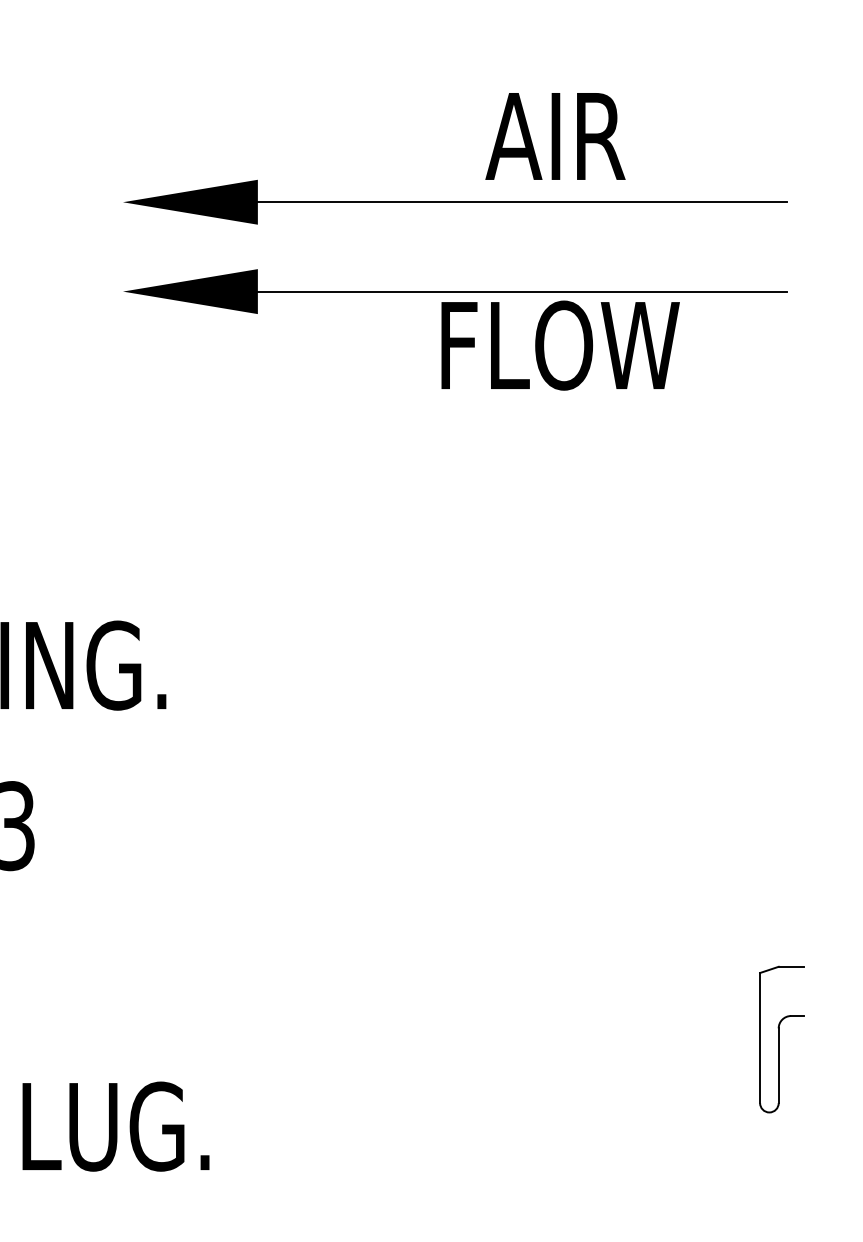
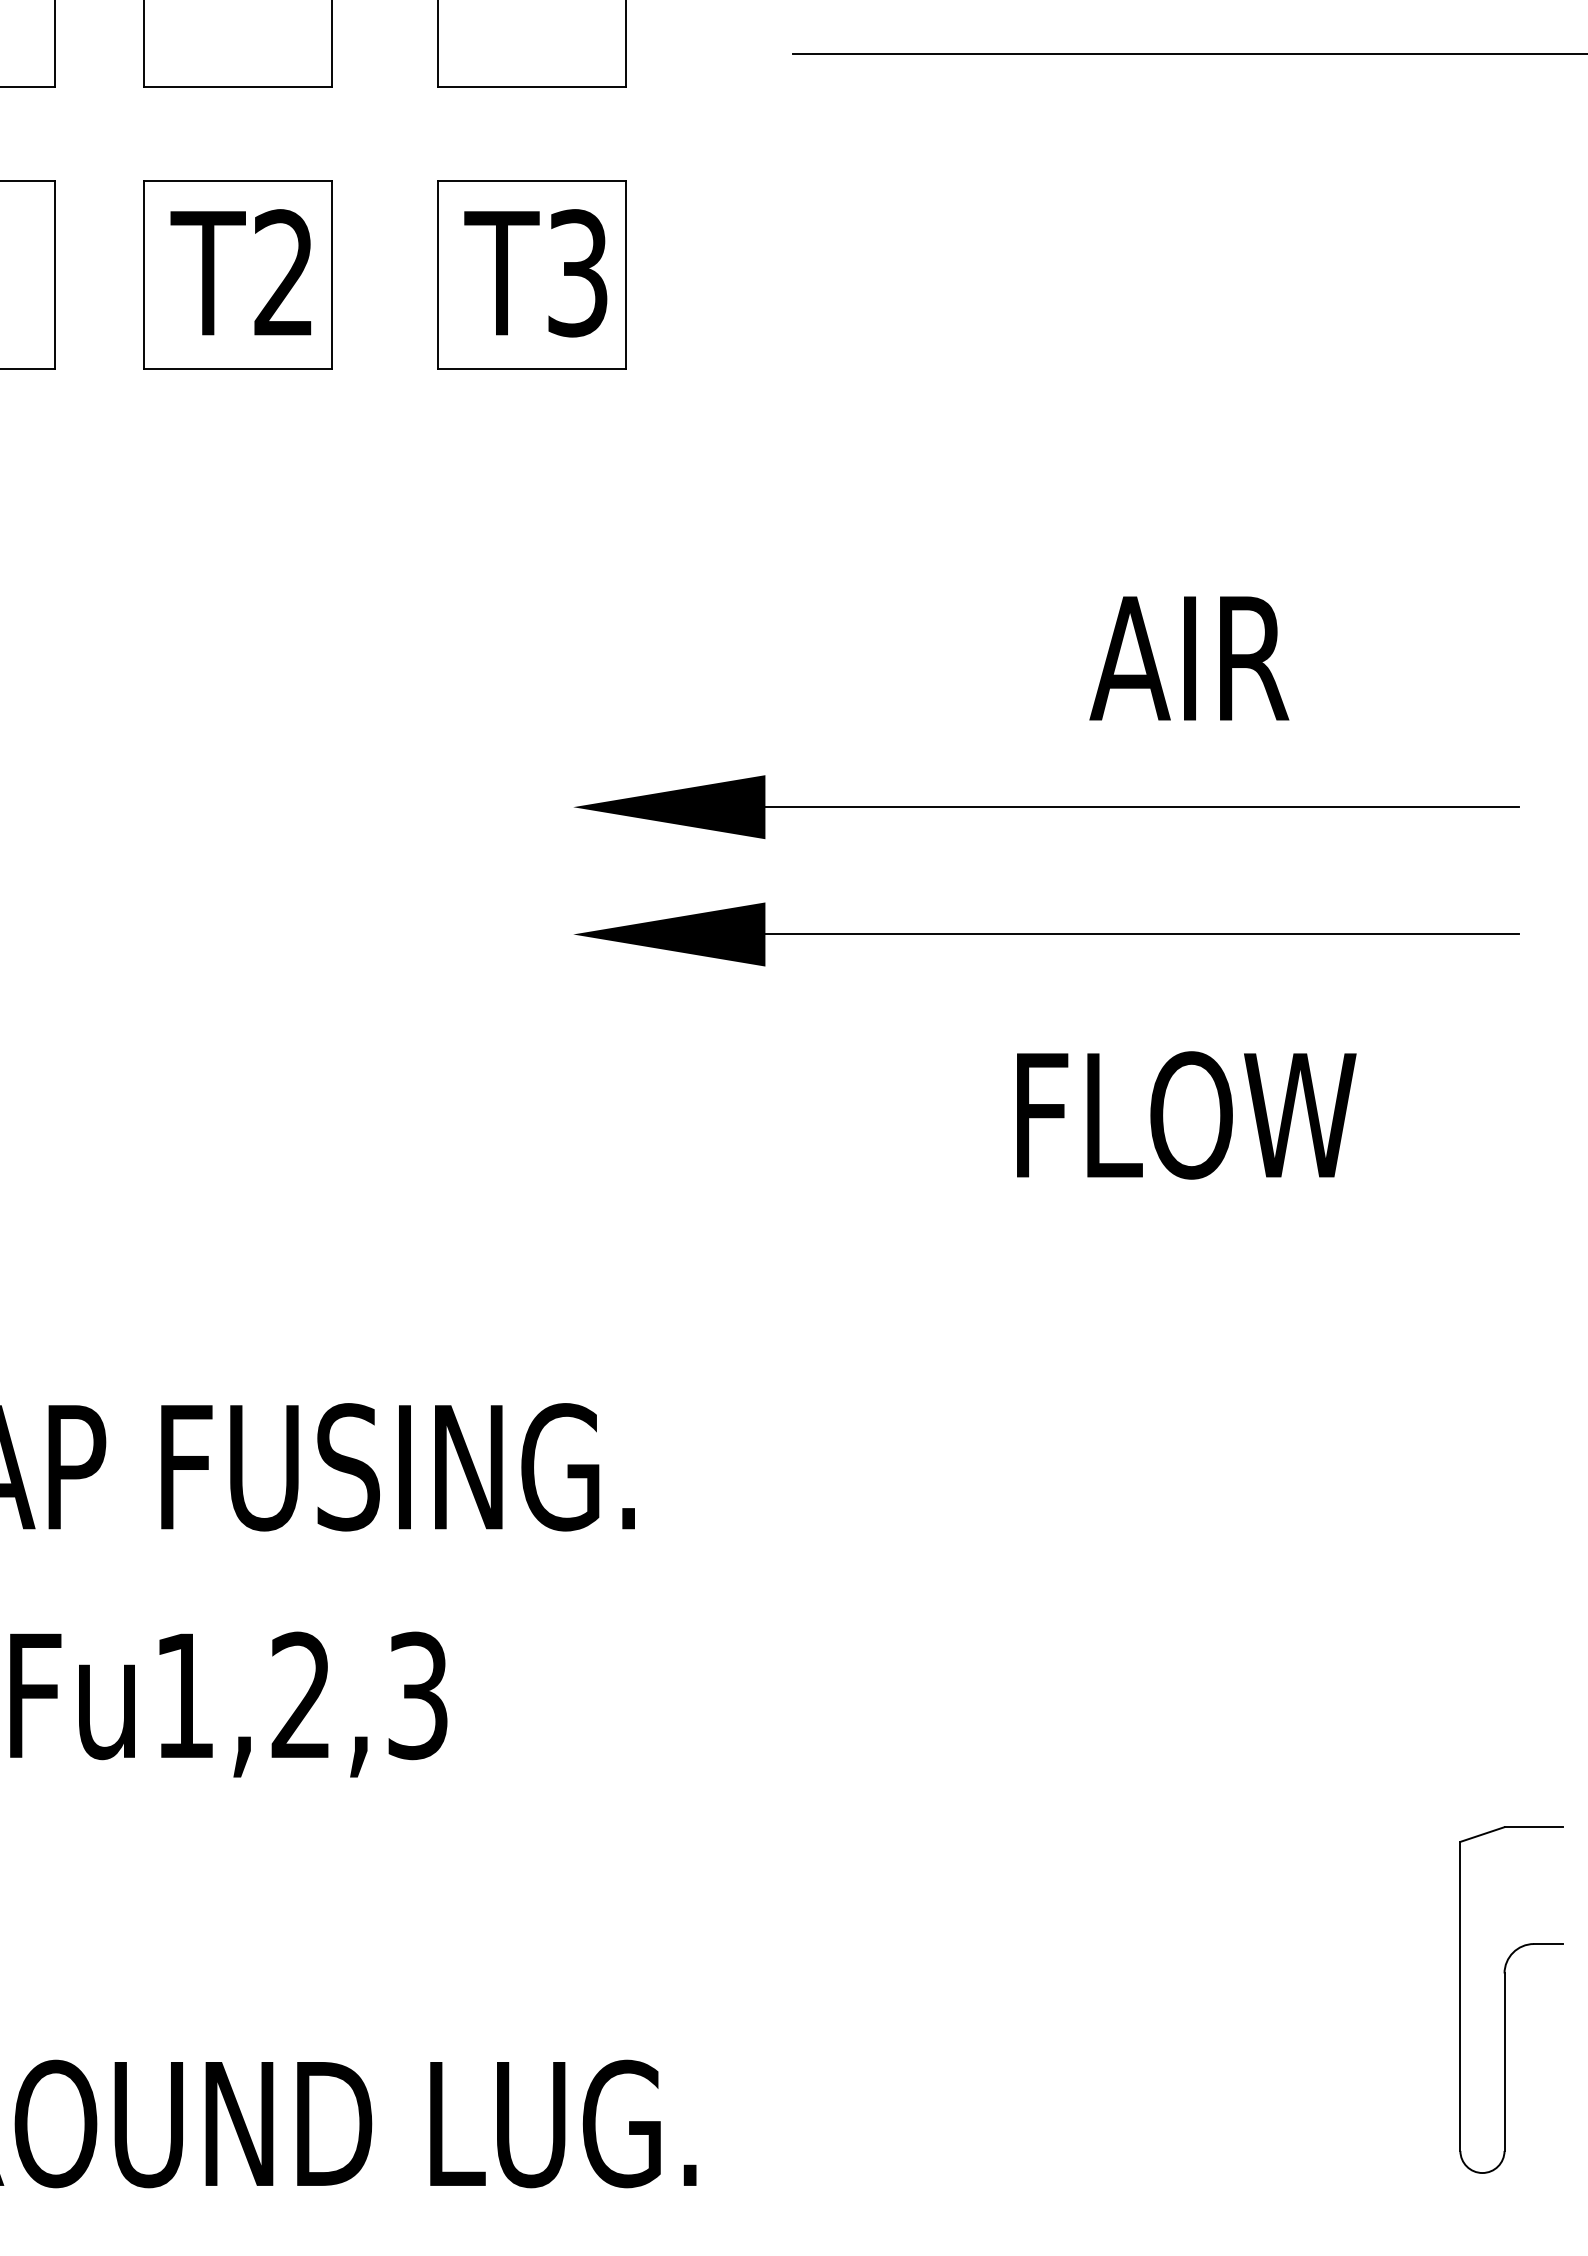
text: (555, 136) -> (1189, 658), moved
text: (560, 345) -> (1186, 1115), moved
part: (781, 1039) -> (1511, 1999), size x1.67

